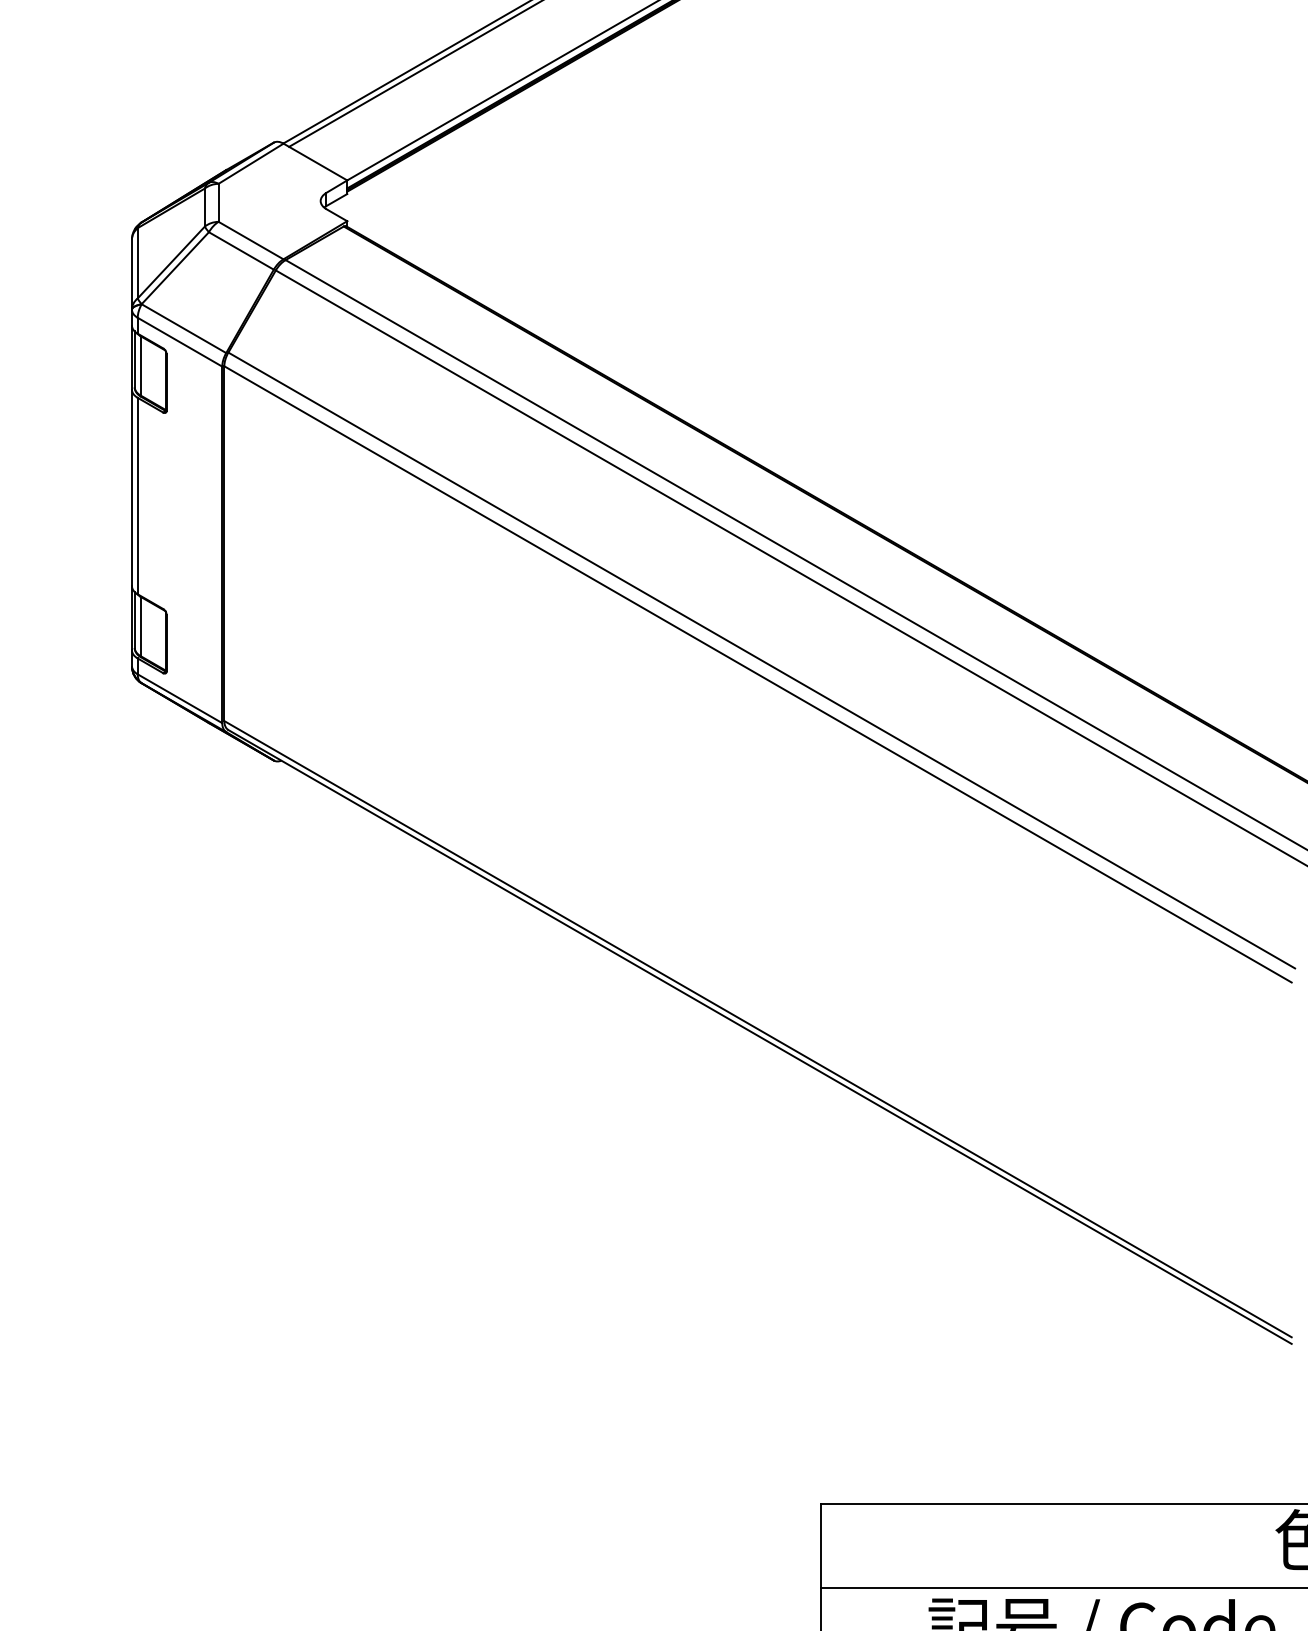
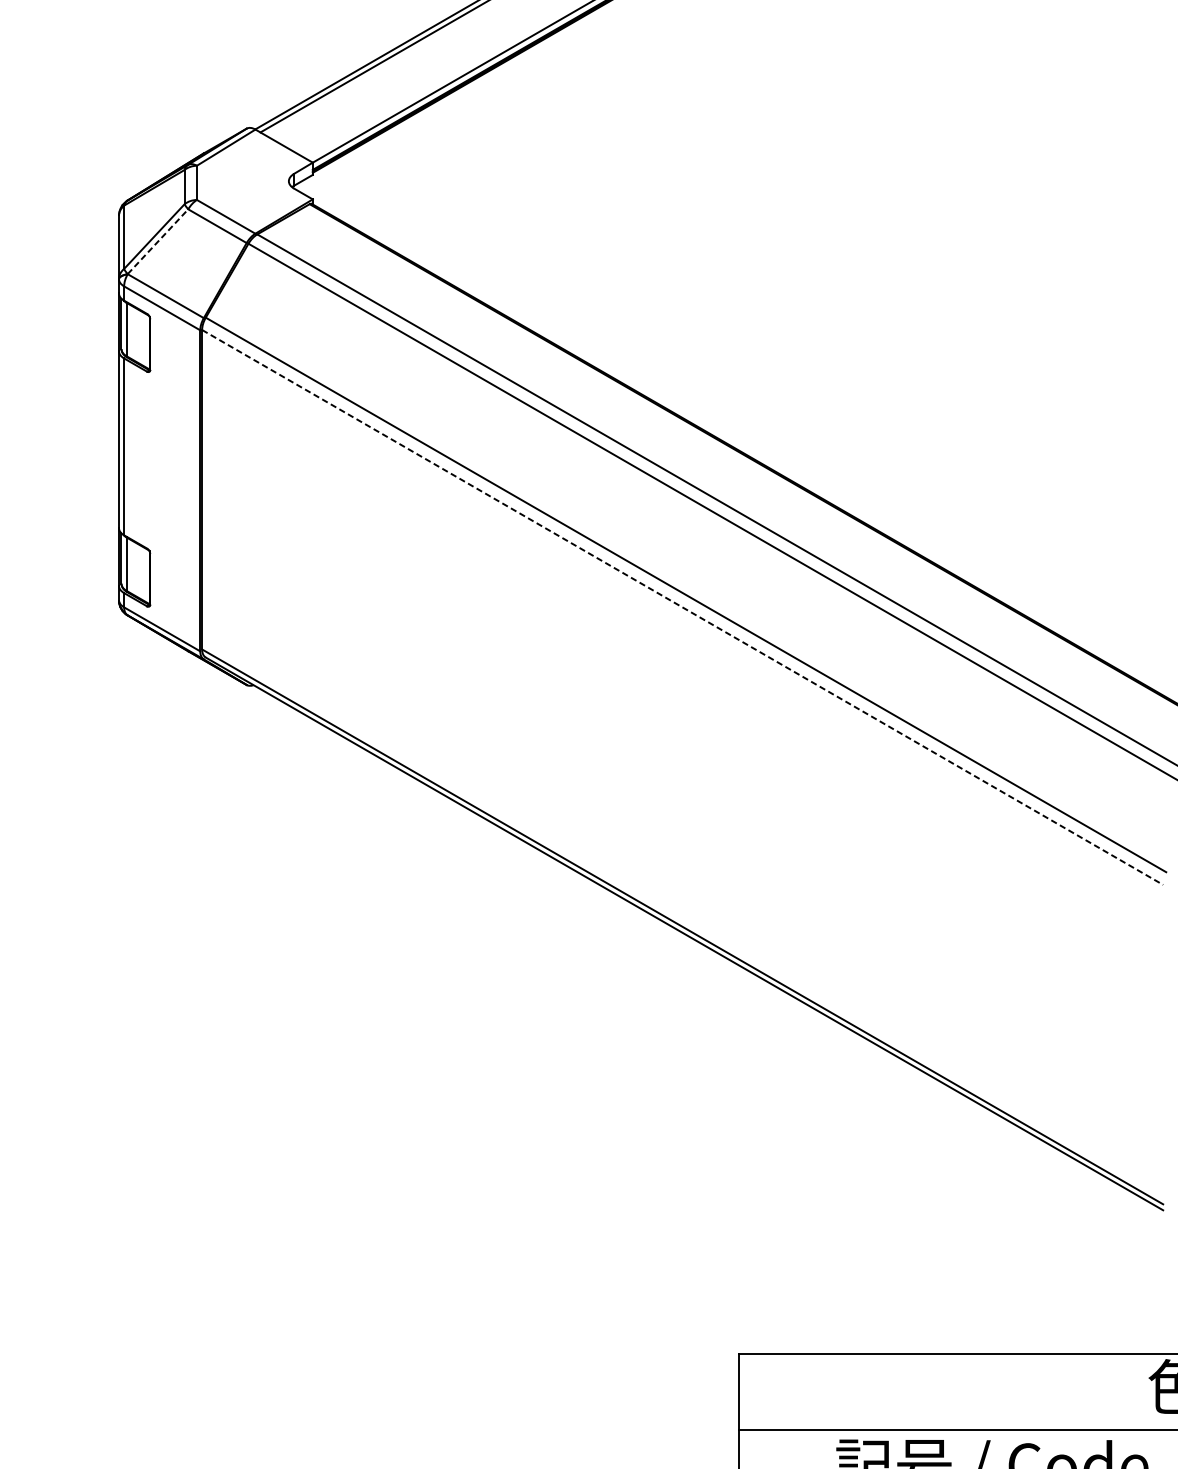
line: (175, 267) -> (158, 241), solid -> dashed
line: (758, 674) -> (683, 607), solid -> dashed

